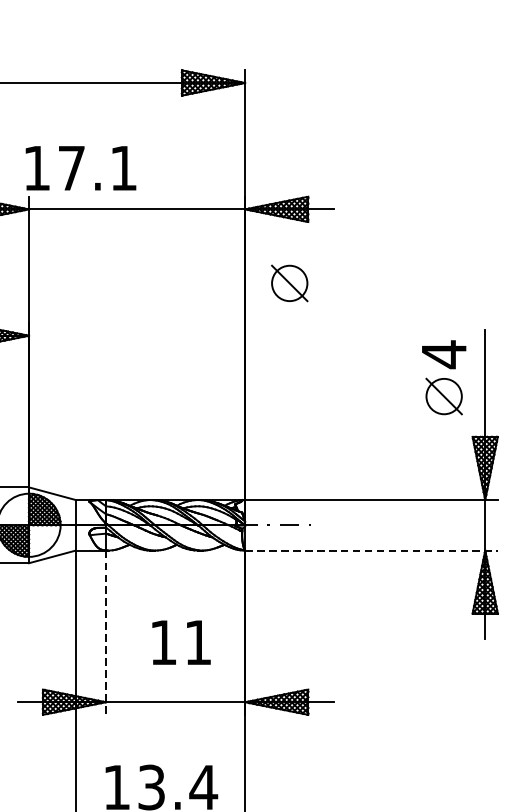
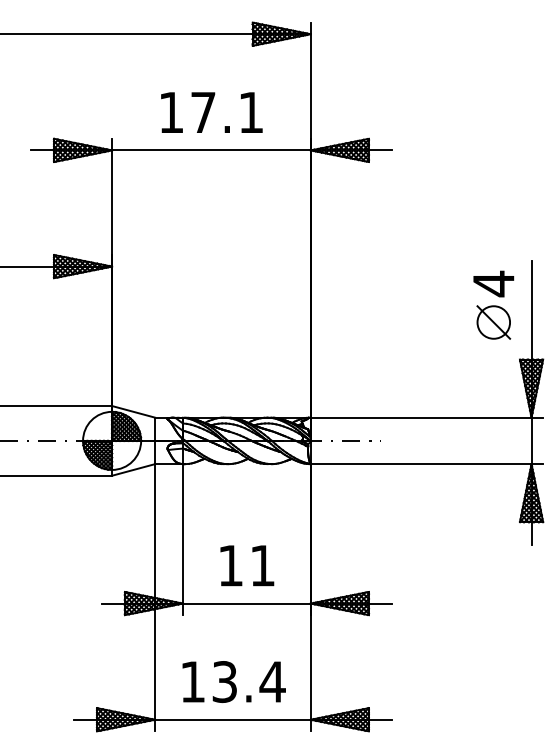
text: (80, 168) -> (211, 112), moved
part: (289, 283) -> (351, 218), removed
line: (372, 550) -> (427, 464), dashed -> solid
line: (105, 632) -> (182, 539), dashed -> solid
text: (181, 642) -> (247, 565), moved

